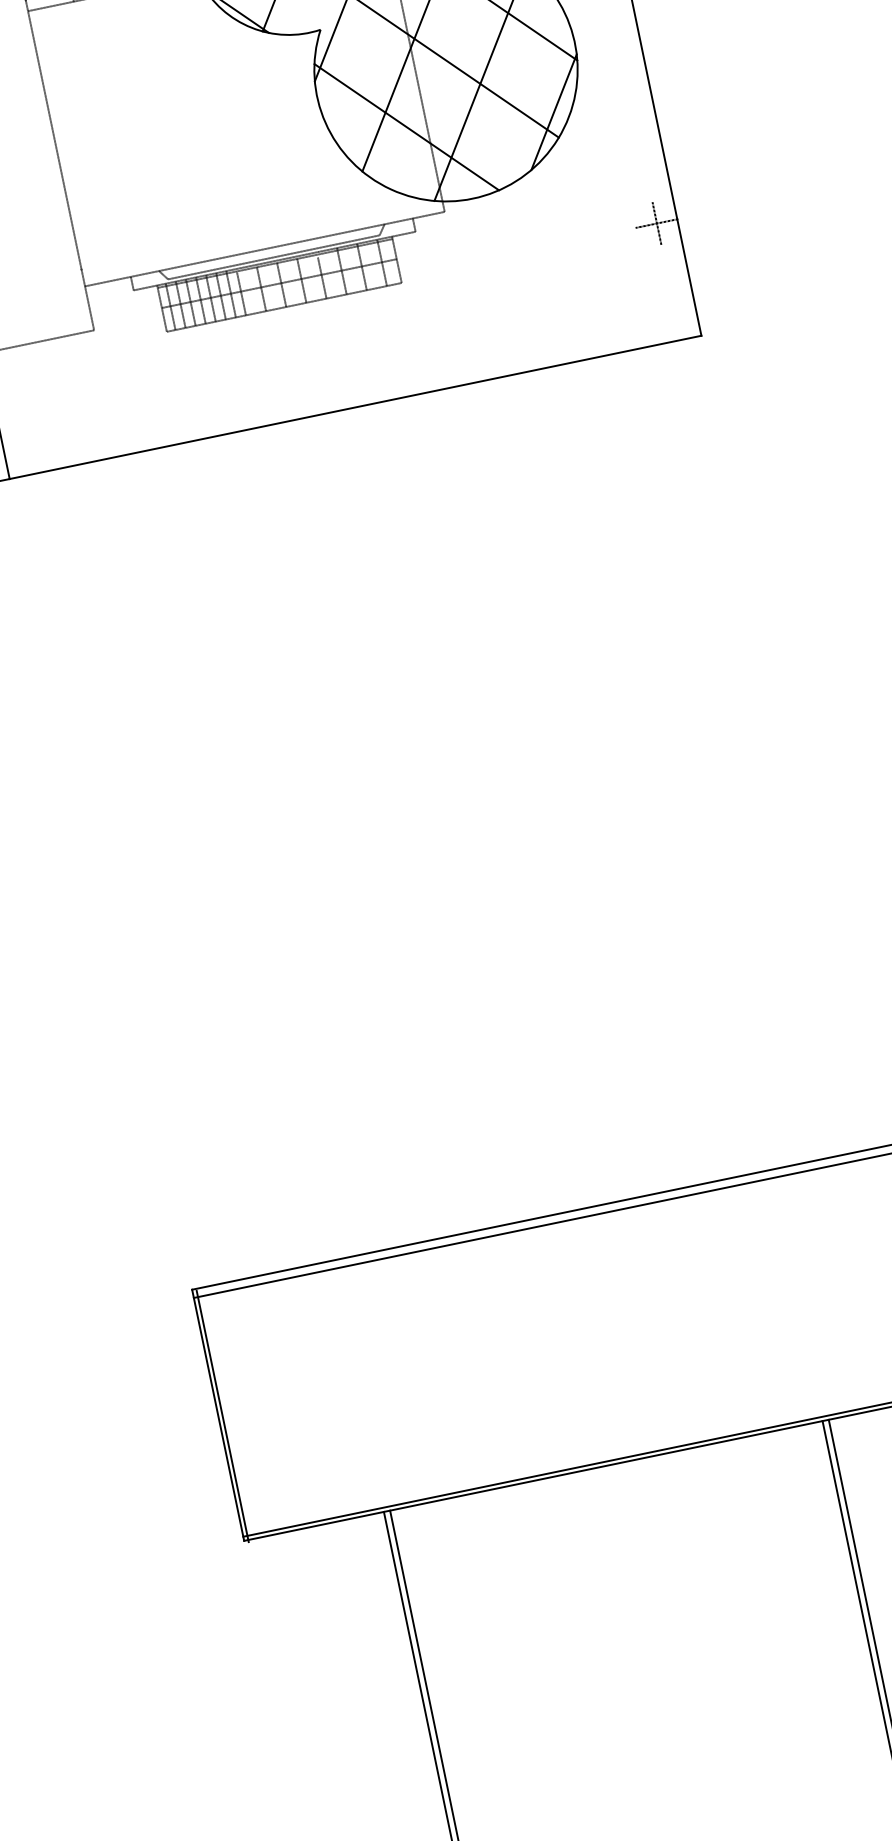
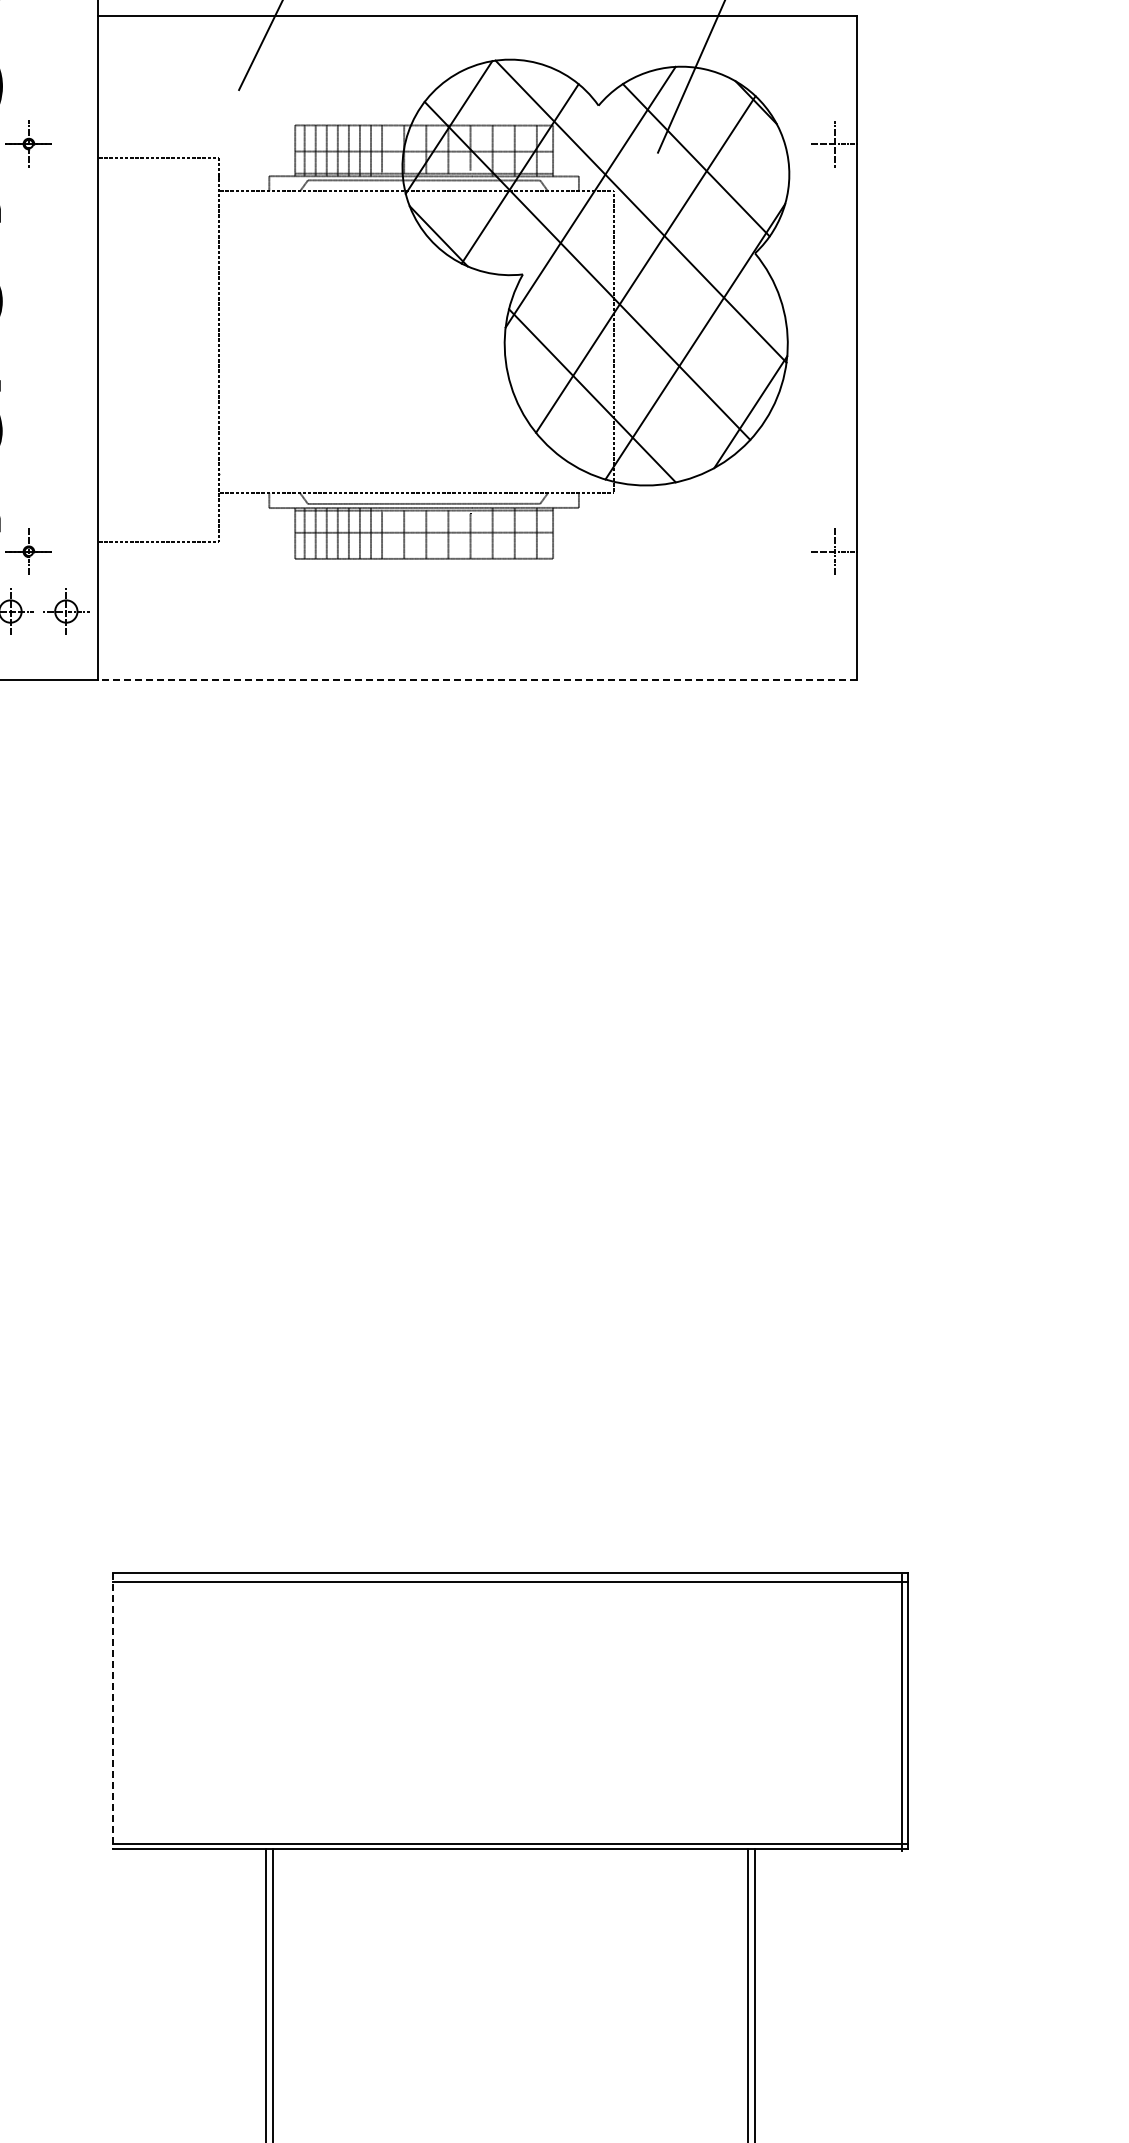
line: (355, 407) -> (477, 679), solid -> dashed
line: (217, 1414) -> (112, 1710), solid -> dashed
line: (222, 1416) -> (117, 1713), removed

